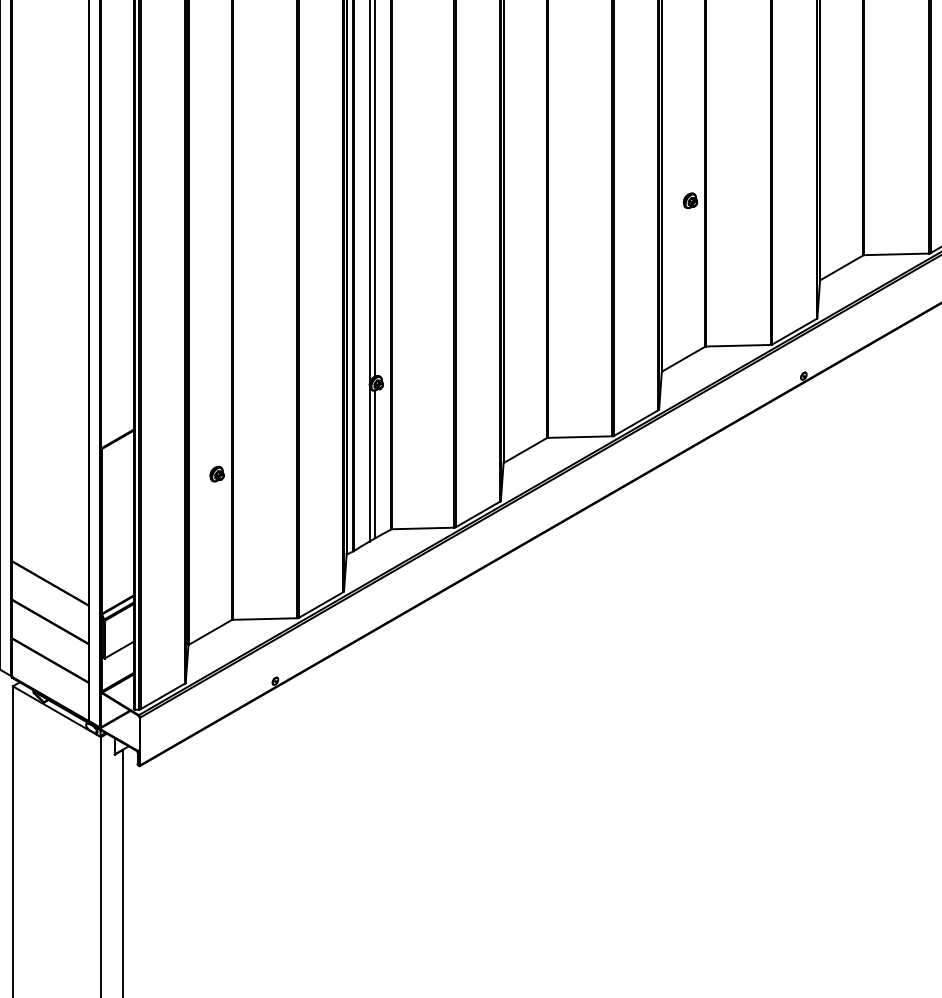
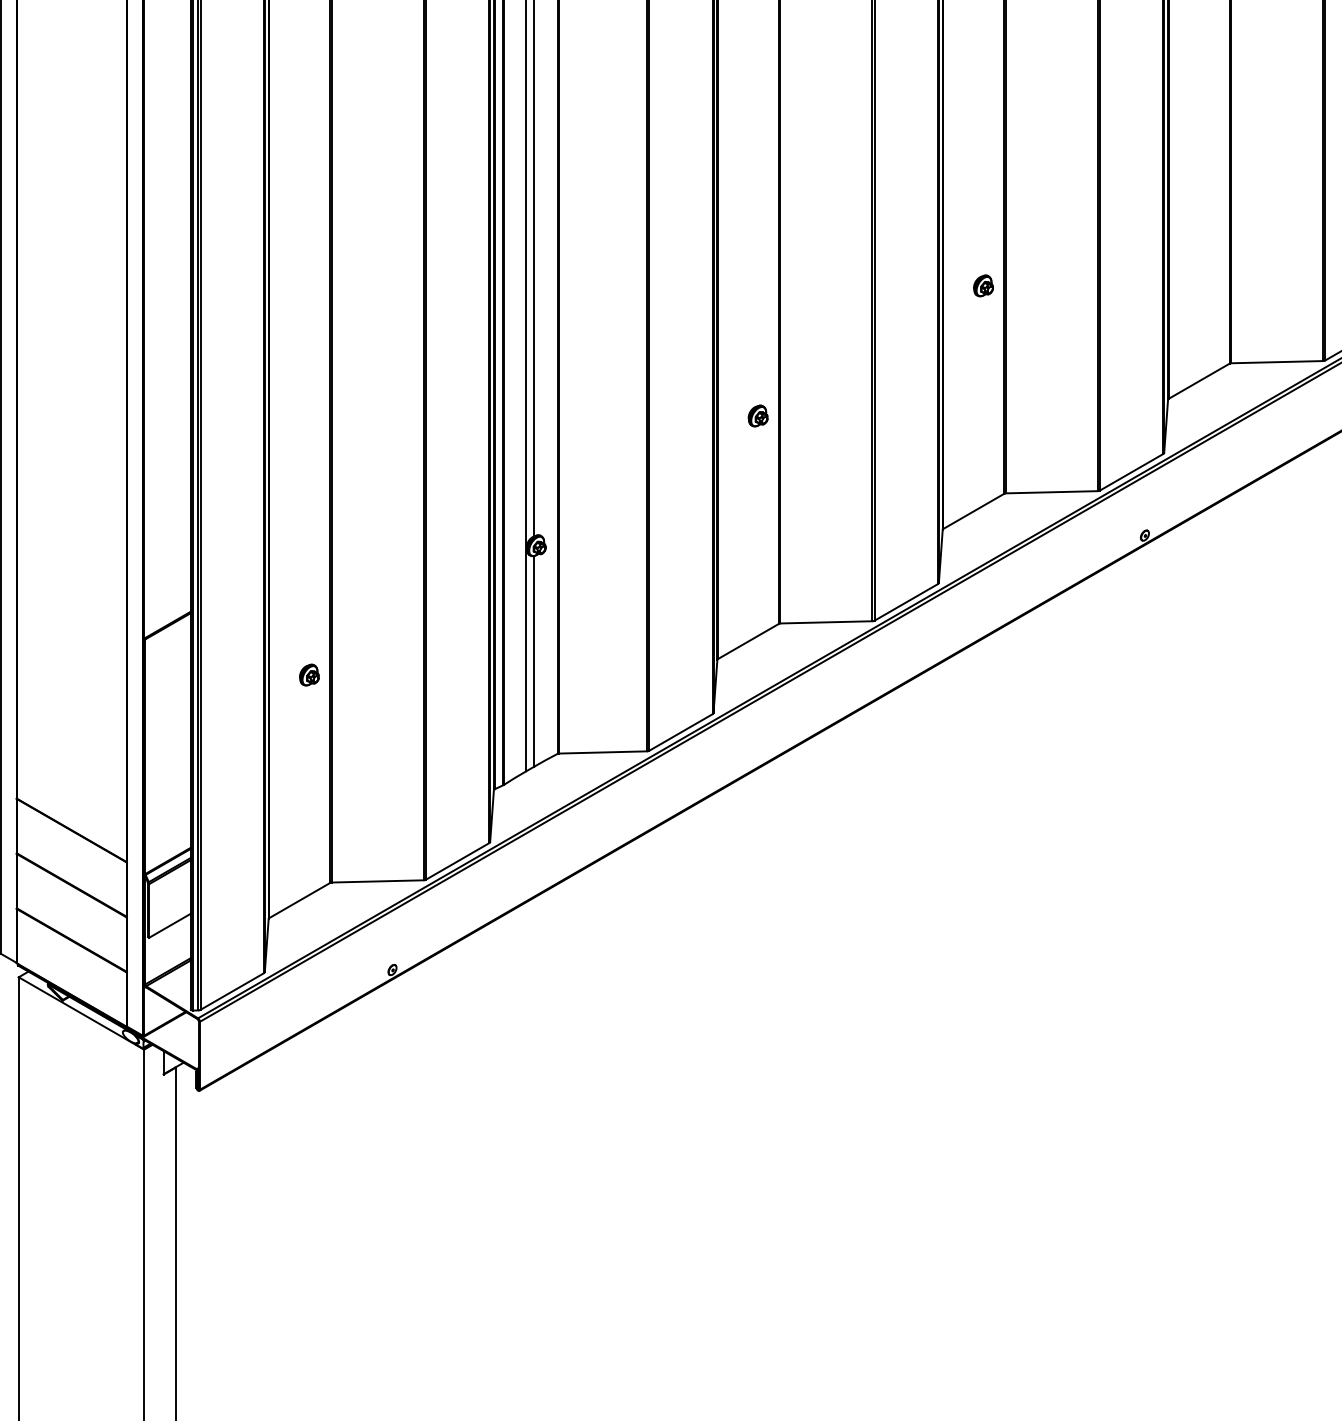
part: (531, 291) -> (757, 415), added

